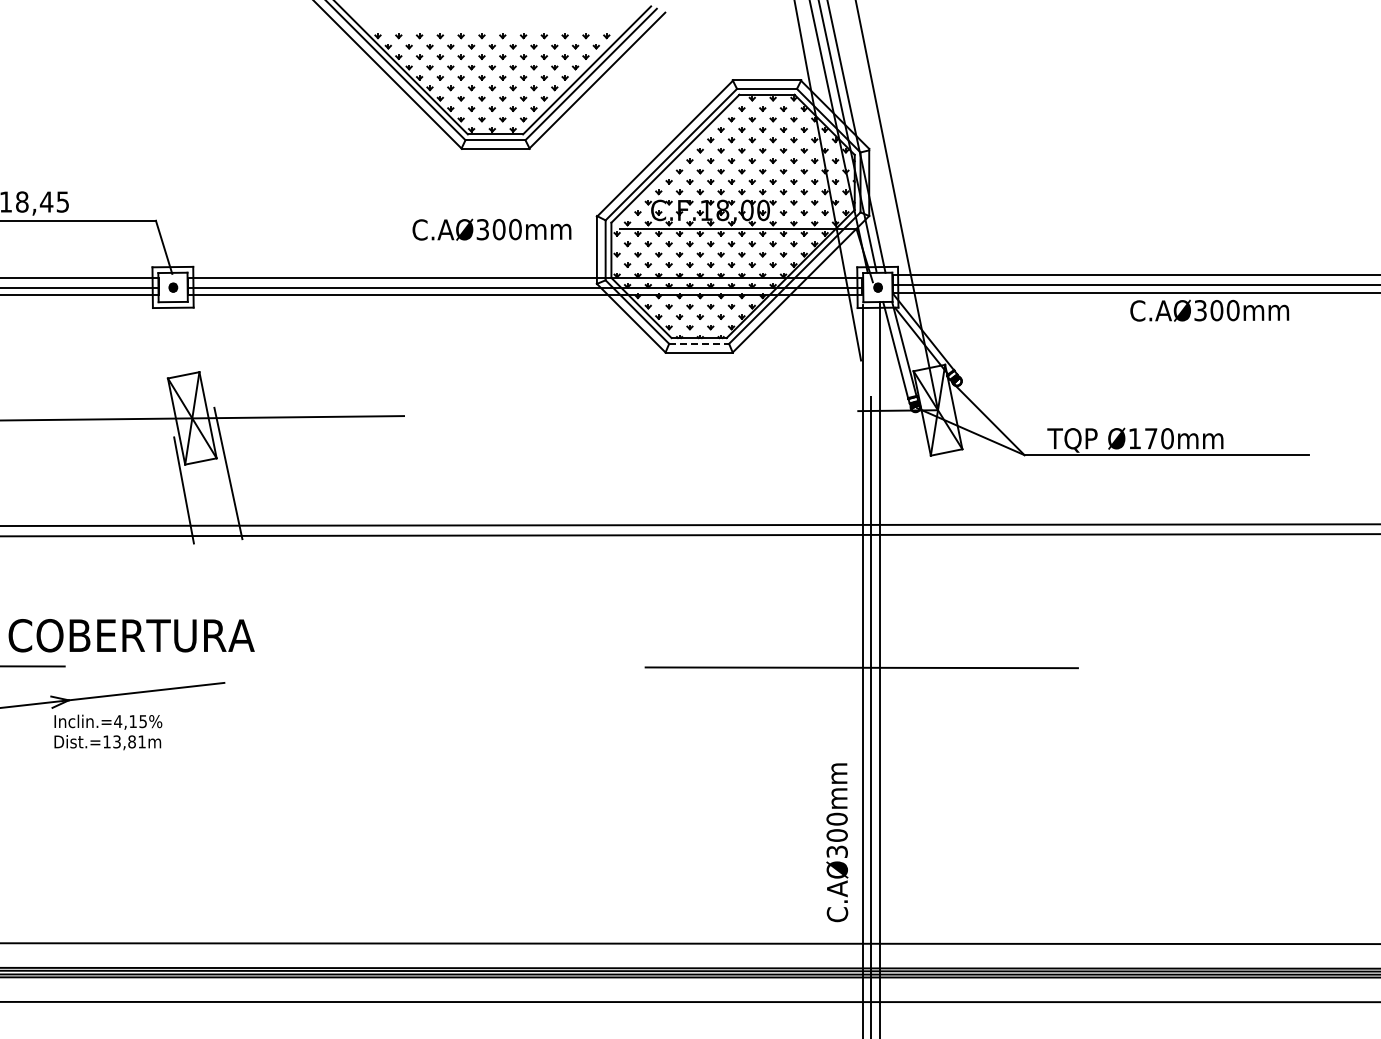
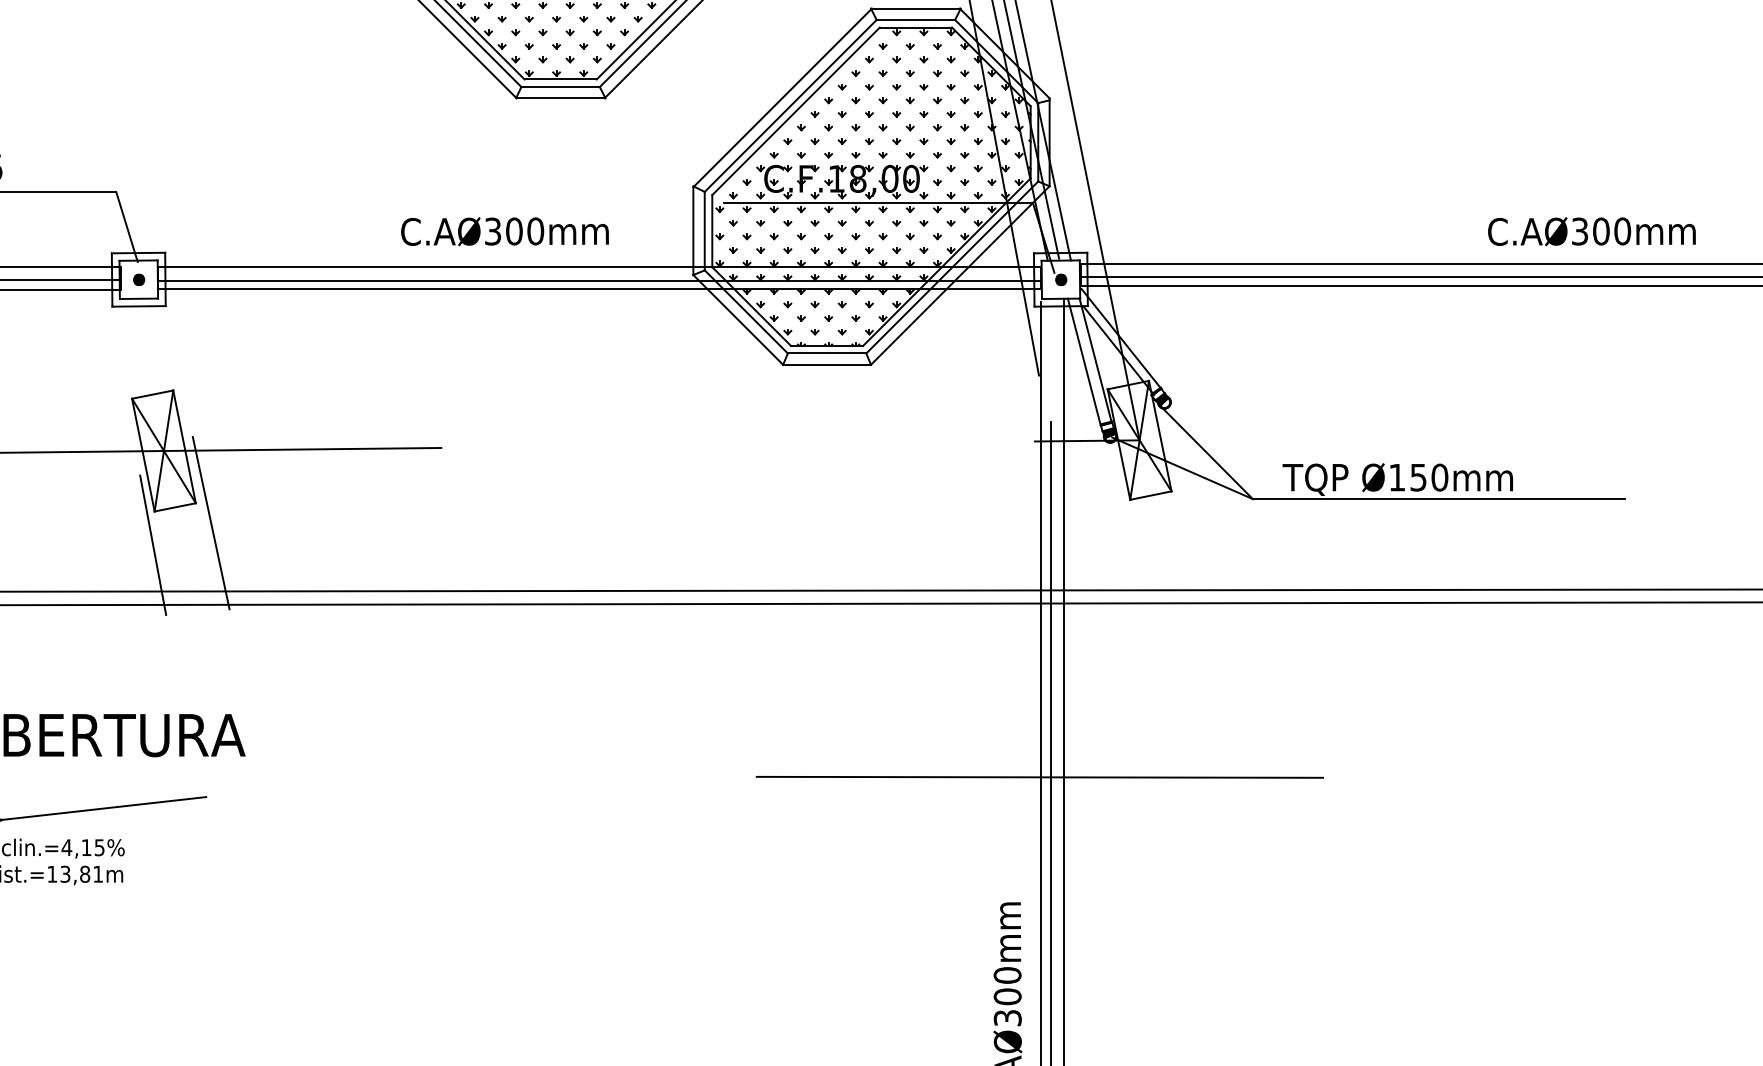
text: (491, 229) -> (504, 231), moved
text: (1209, 310) -> (1591, 231), moved
line: (699, 343) -> (827, 353), dashed -> solid
text: (1151, 438) -> (1418, 477), Ø170mm -> Ø150mm

